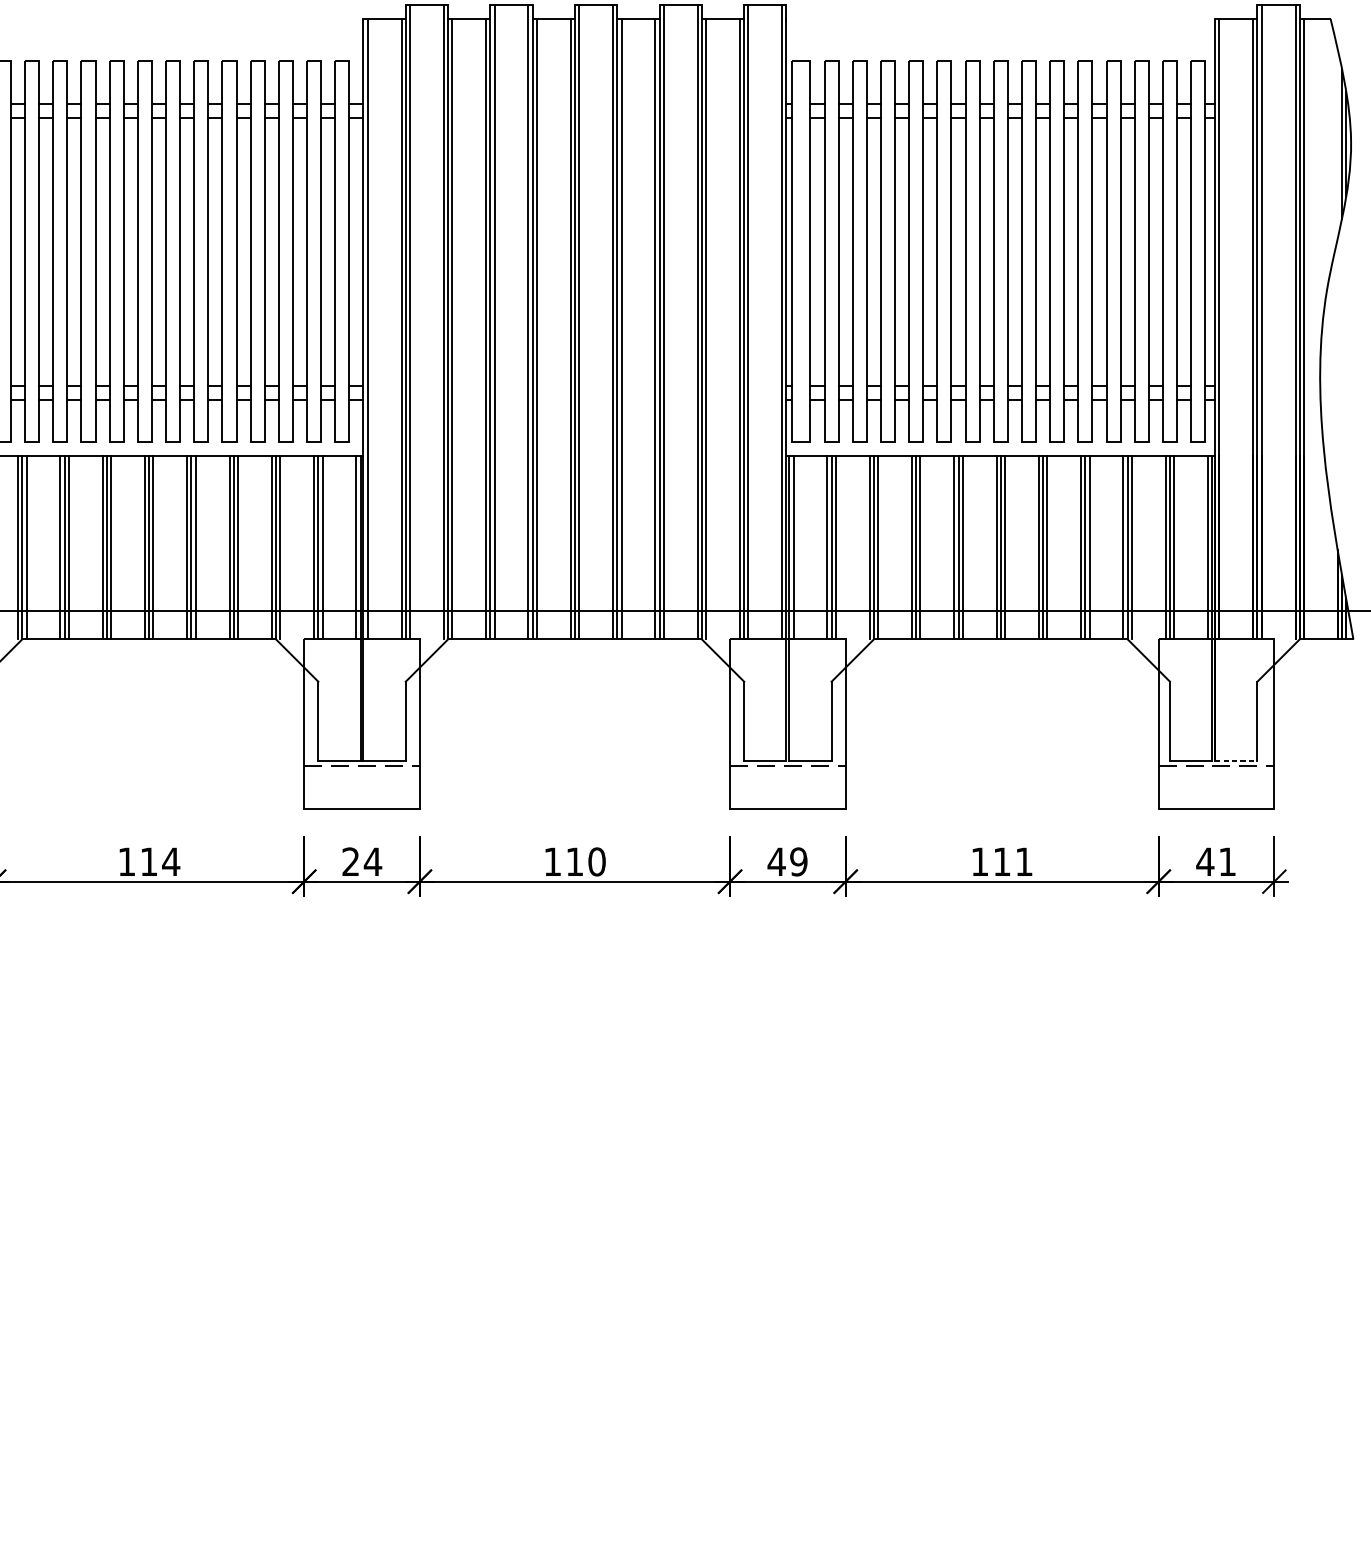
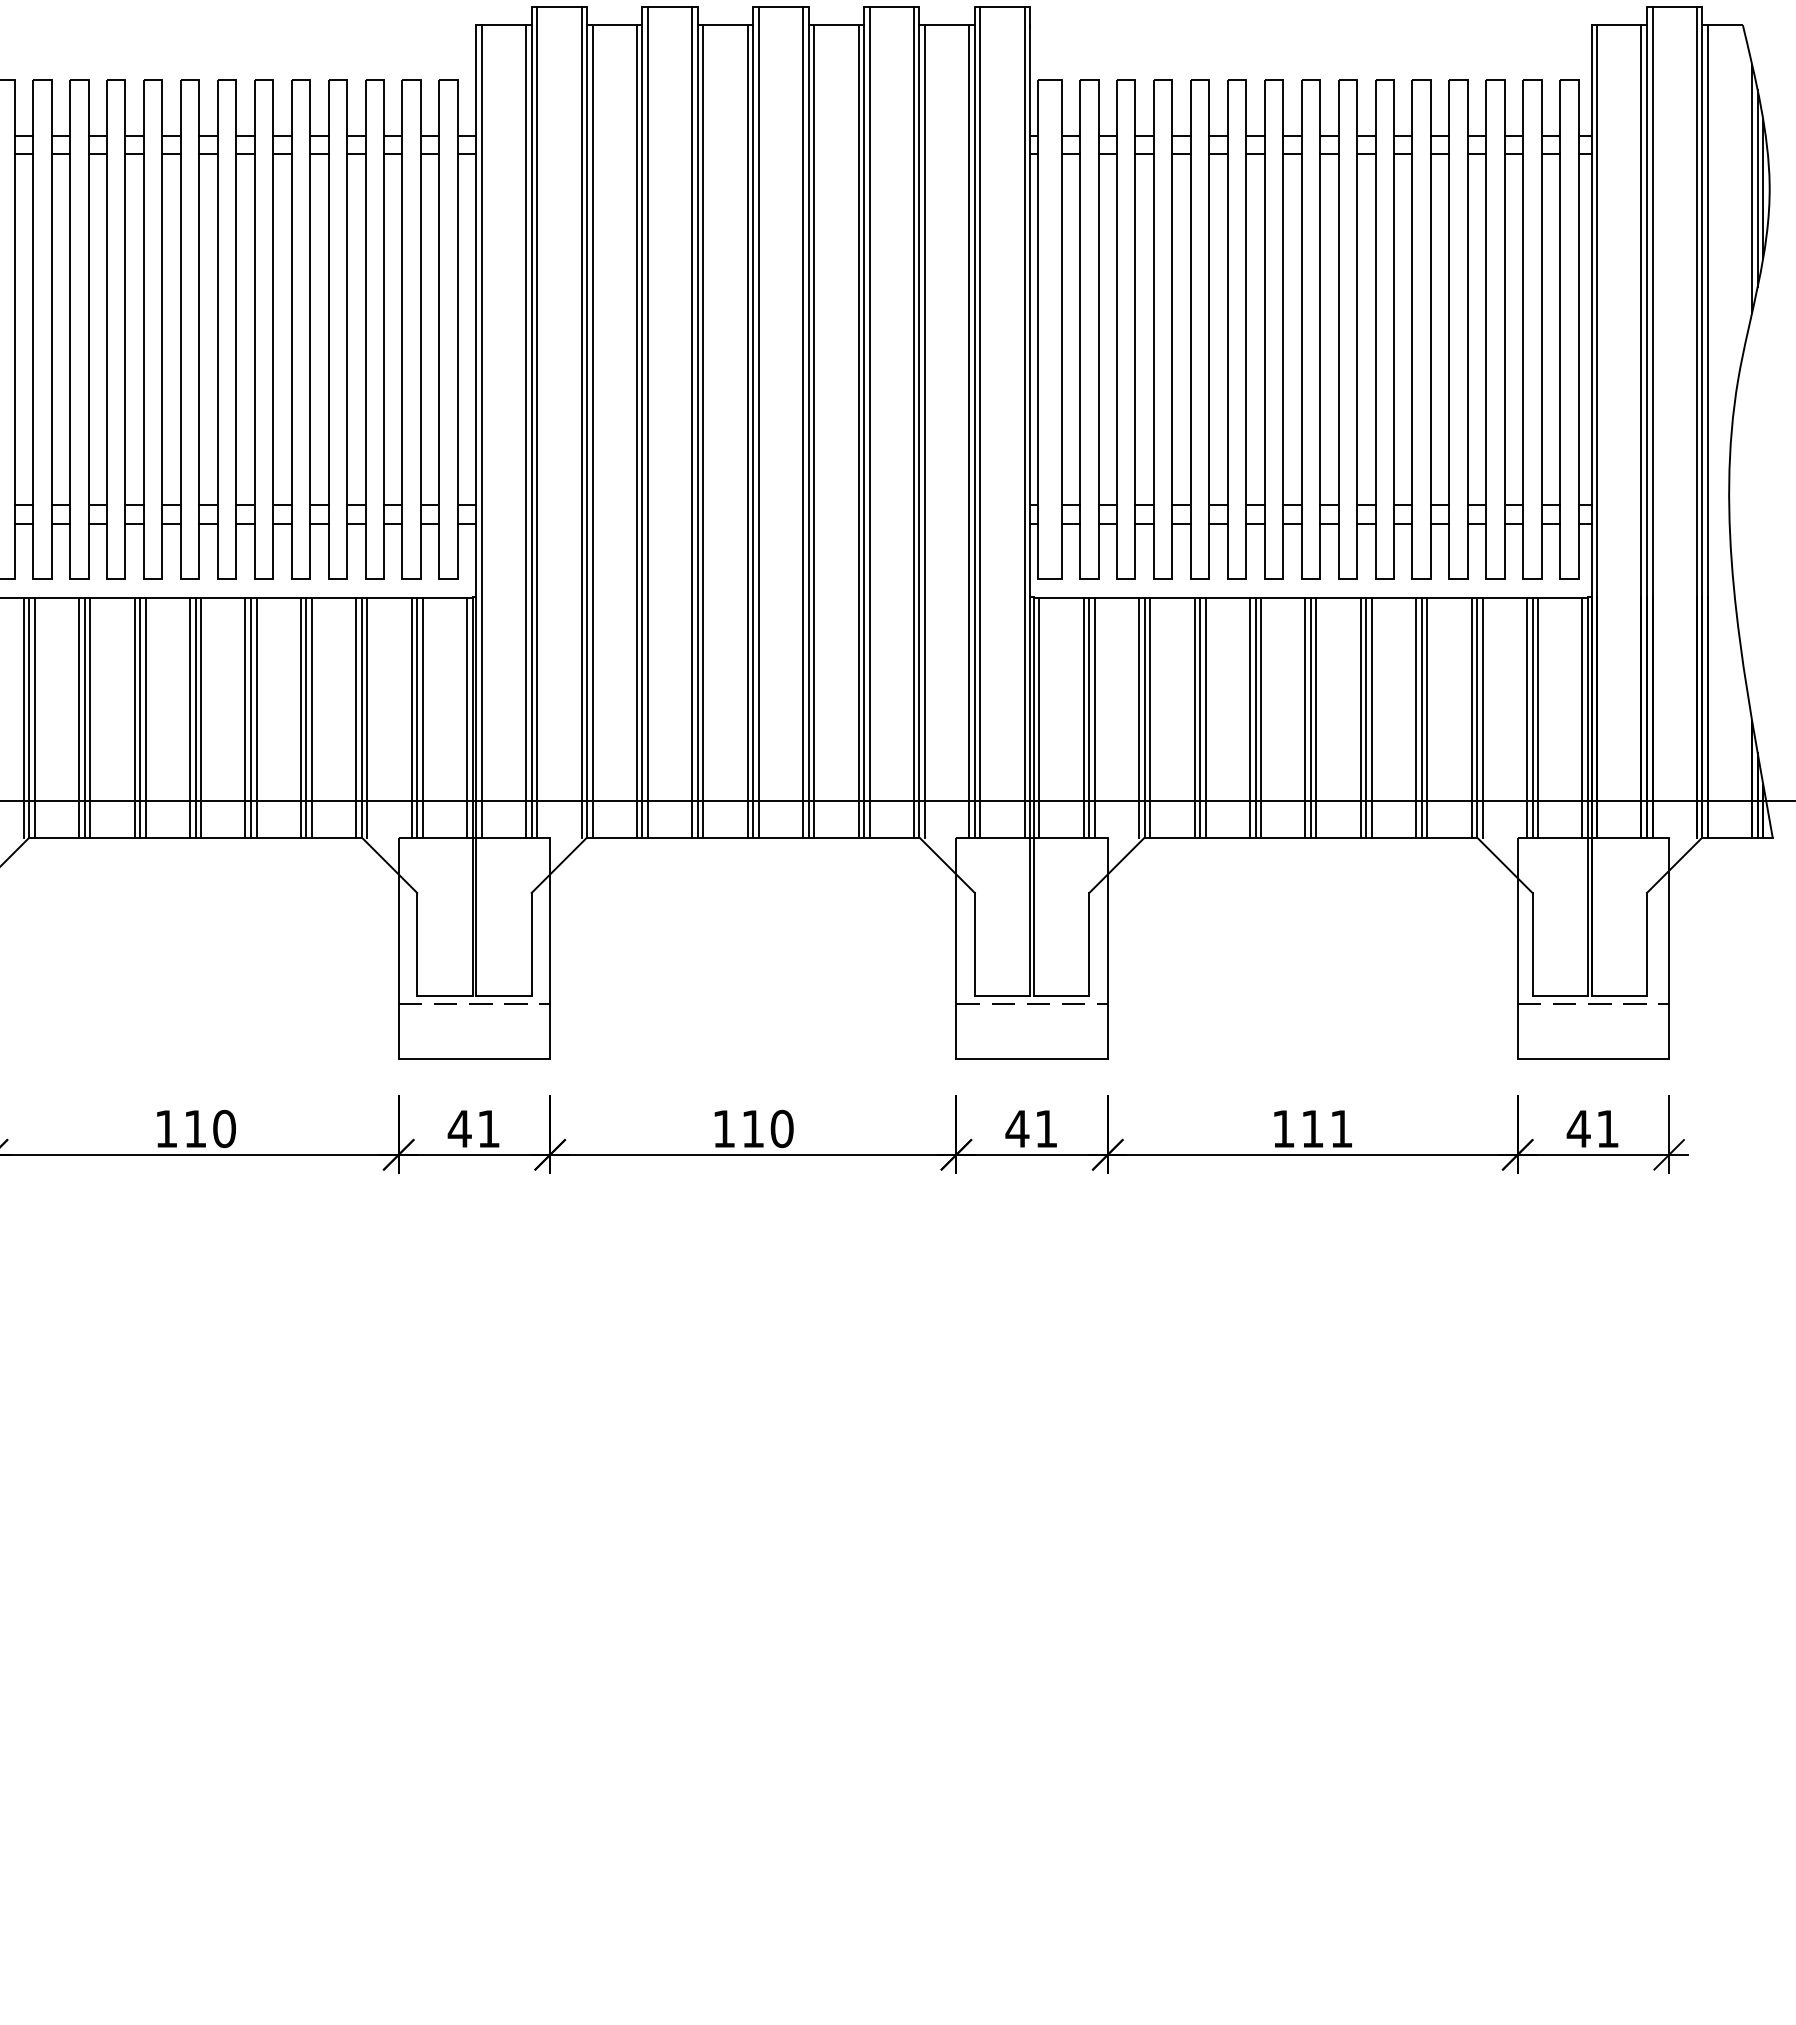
line: (1337, 143) -> (1752, 188), added
line: (1236, 760) -> (1619, 996), dashed -> solid
text: (171, 861) -> (224, 1128), 114 -> 110
text: (361, 861) -> (473, 1128), 24 -> 41
text: (798, 861) -> (1046, 1128), 49 -> 41

